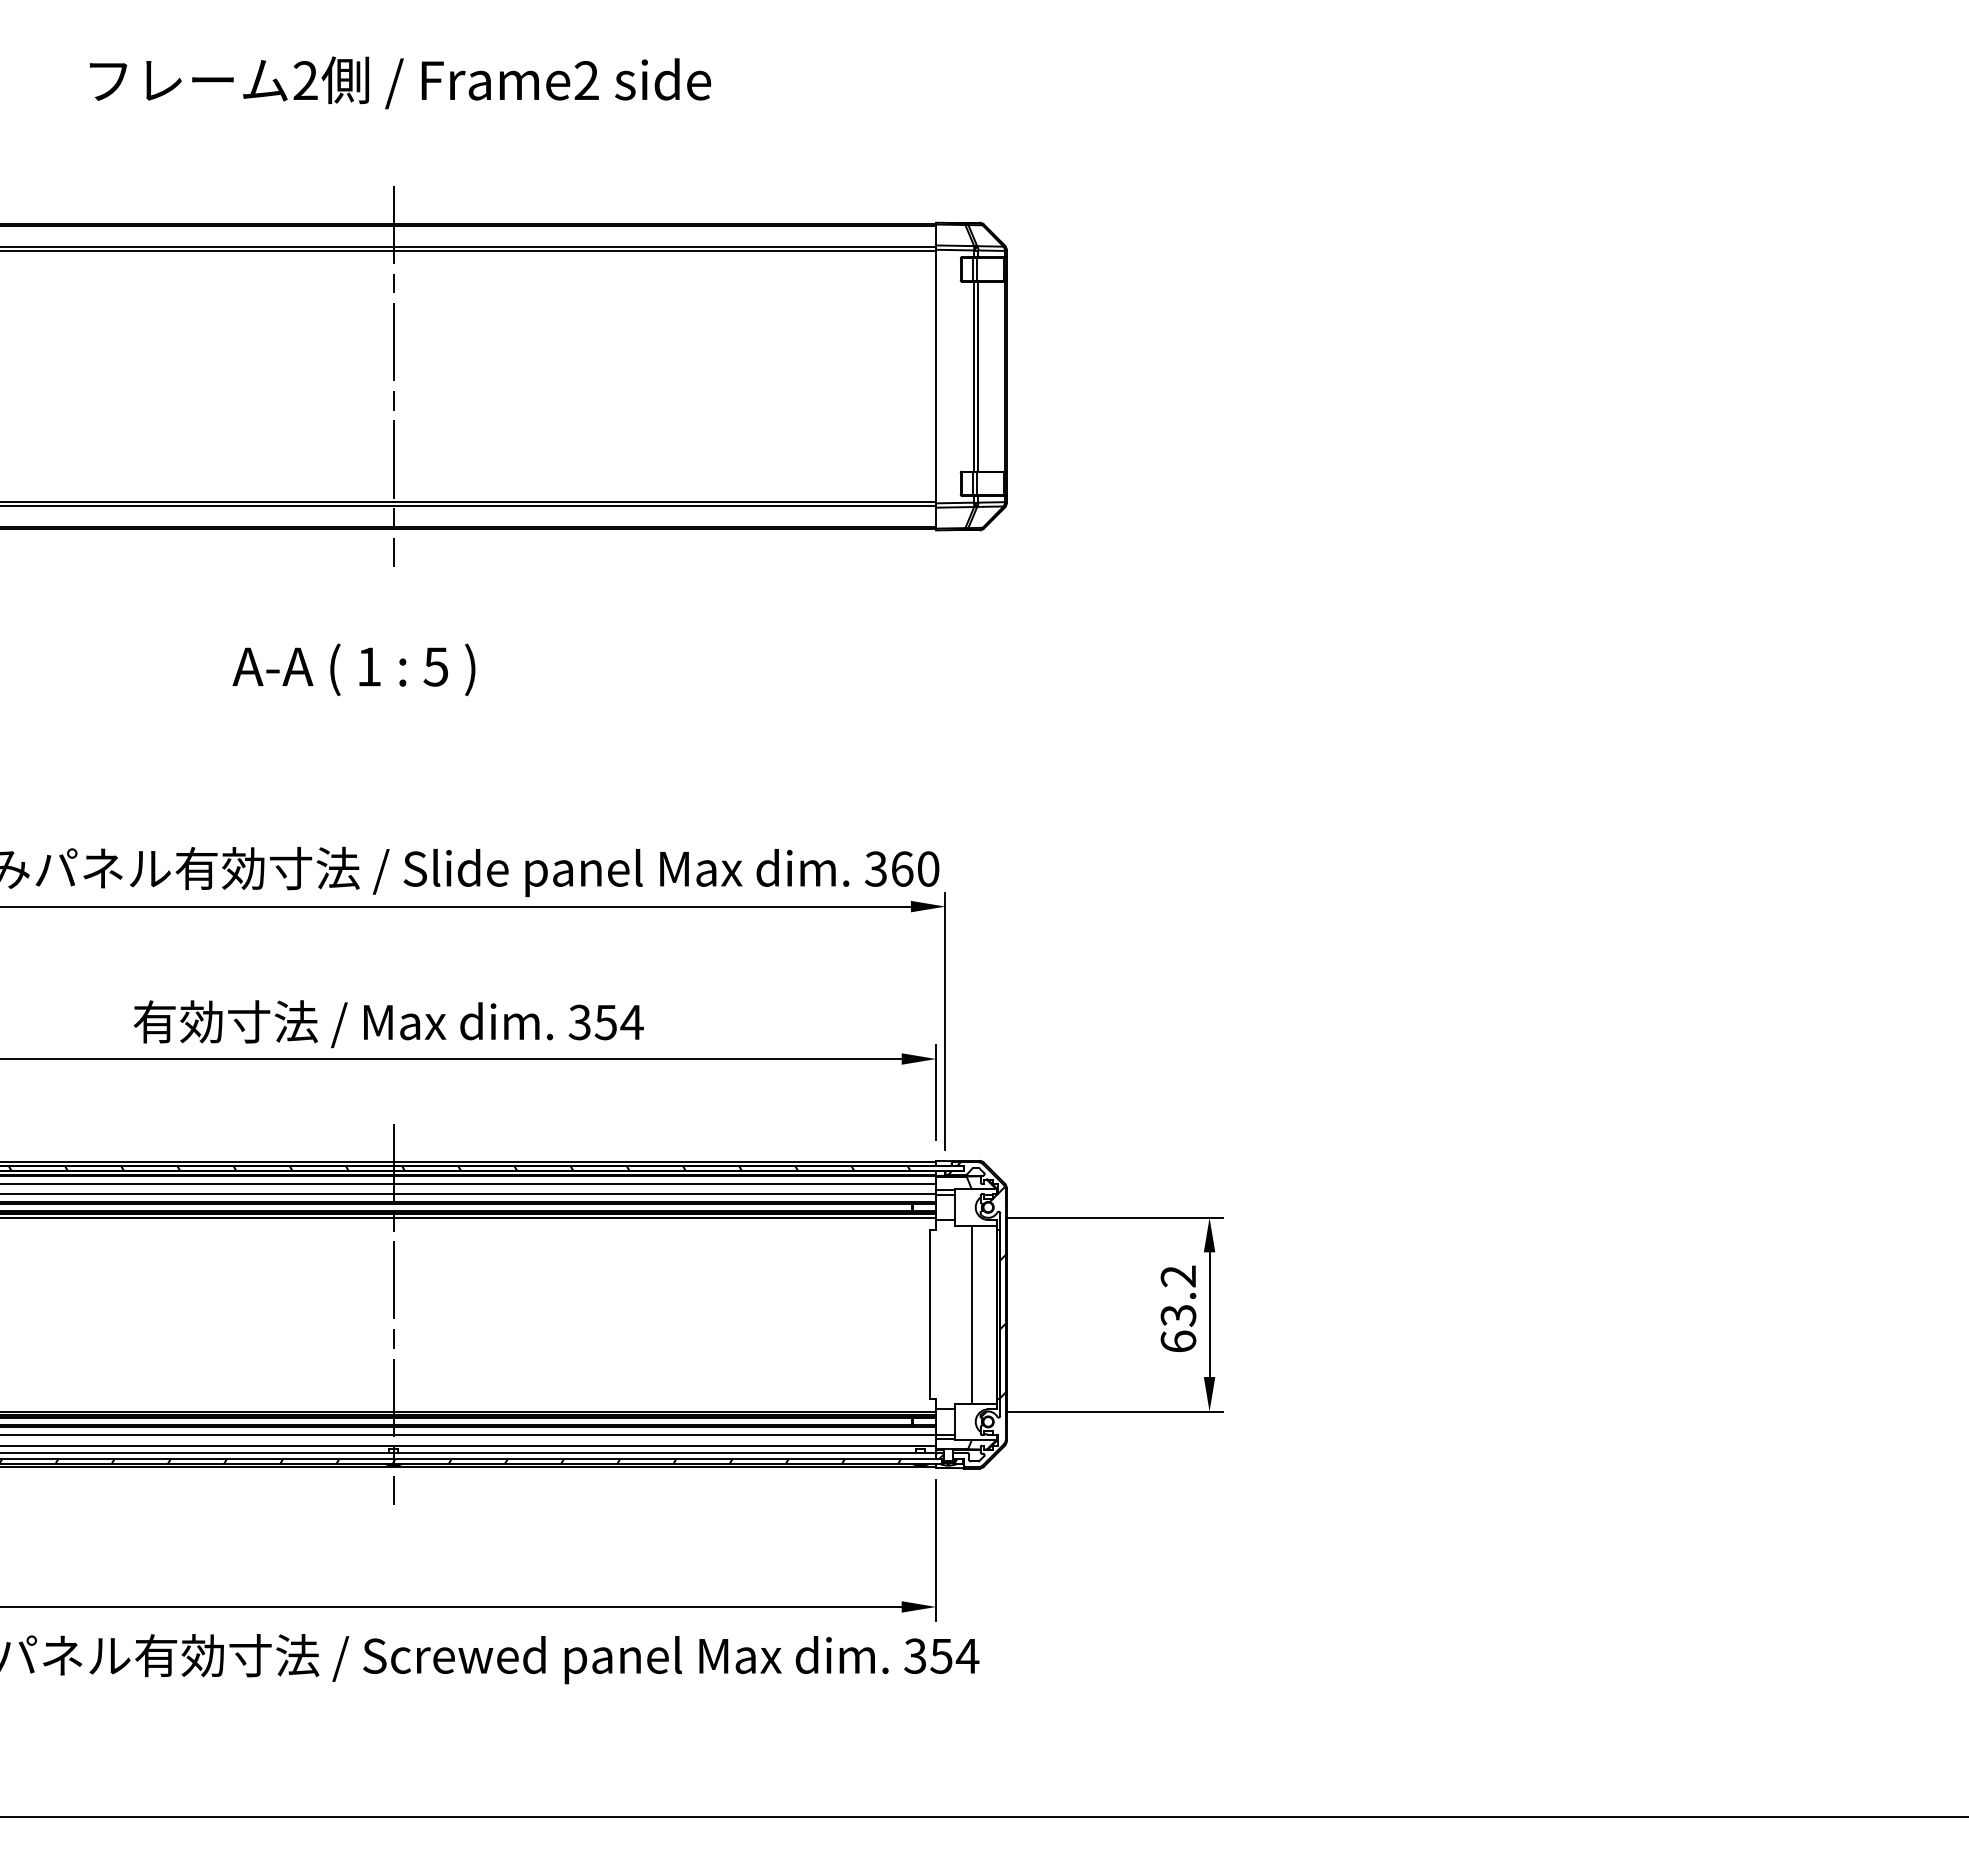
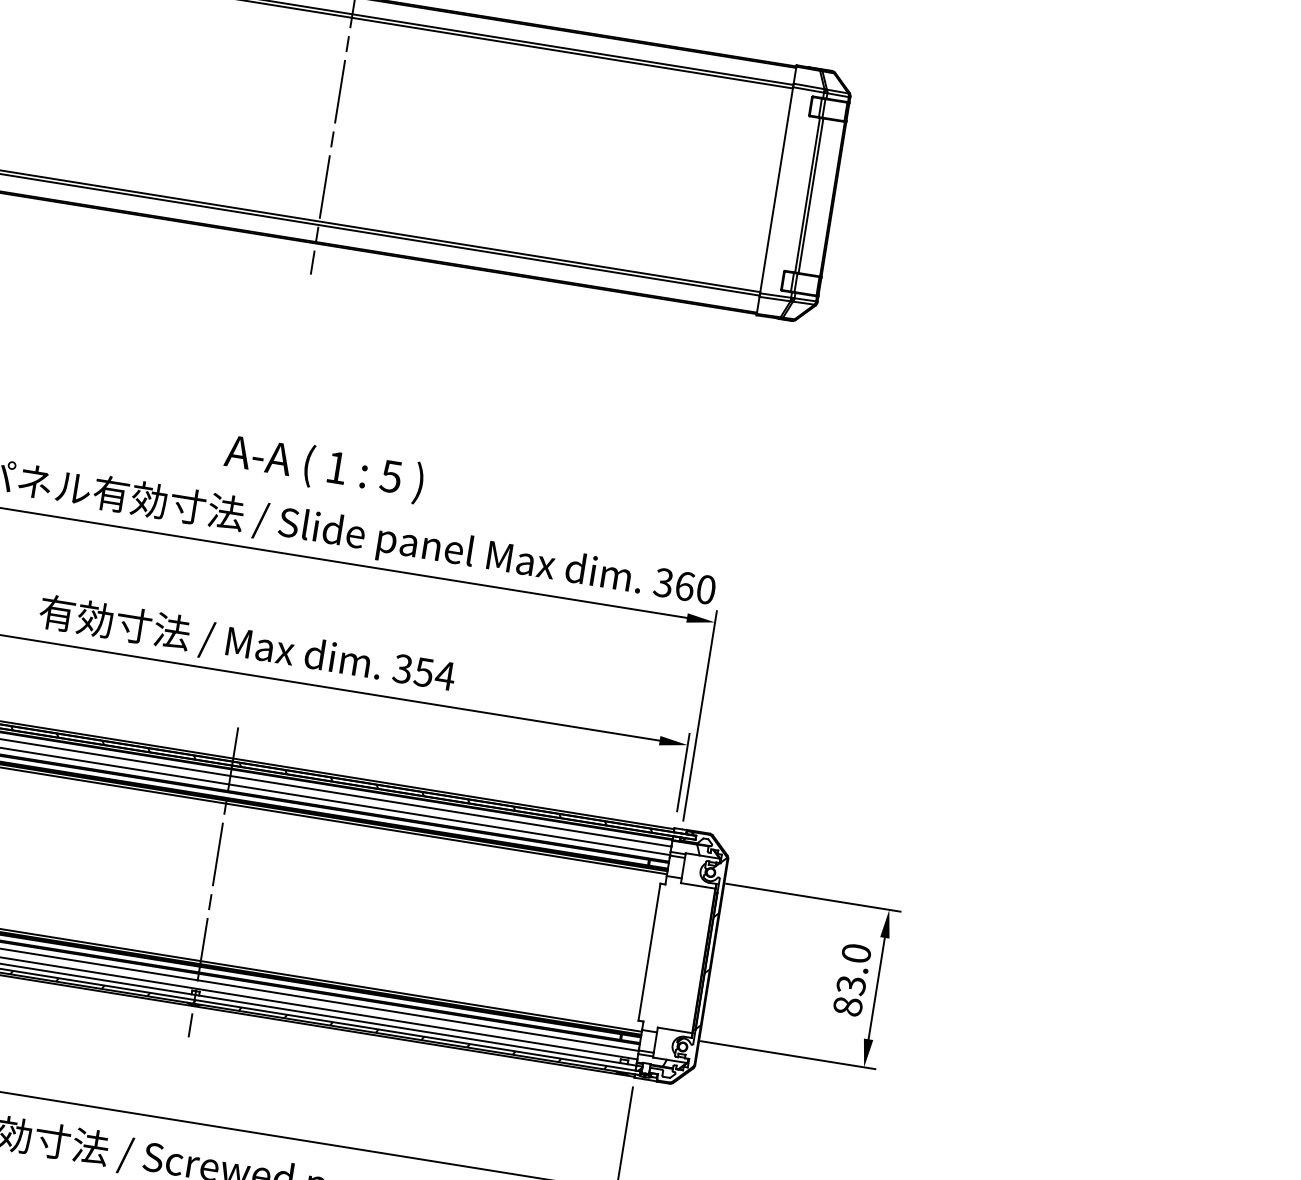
text: (353, 669) -> (323, 467), moved
text: (1178, 1308) -> (852, 979), 63.2 -> 83.0
line: (972, 1314) -> (684, 957), removed

